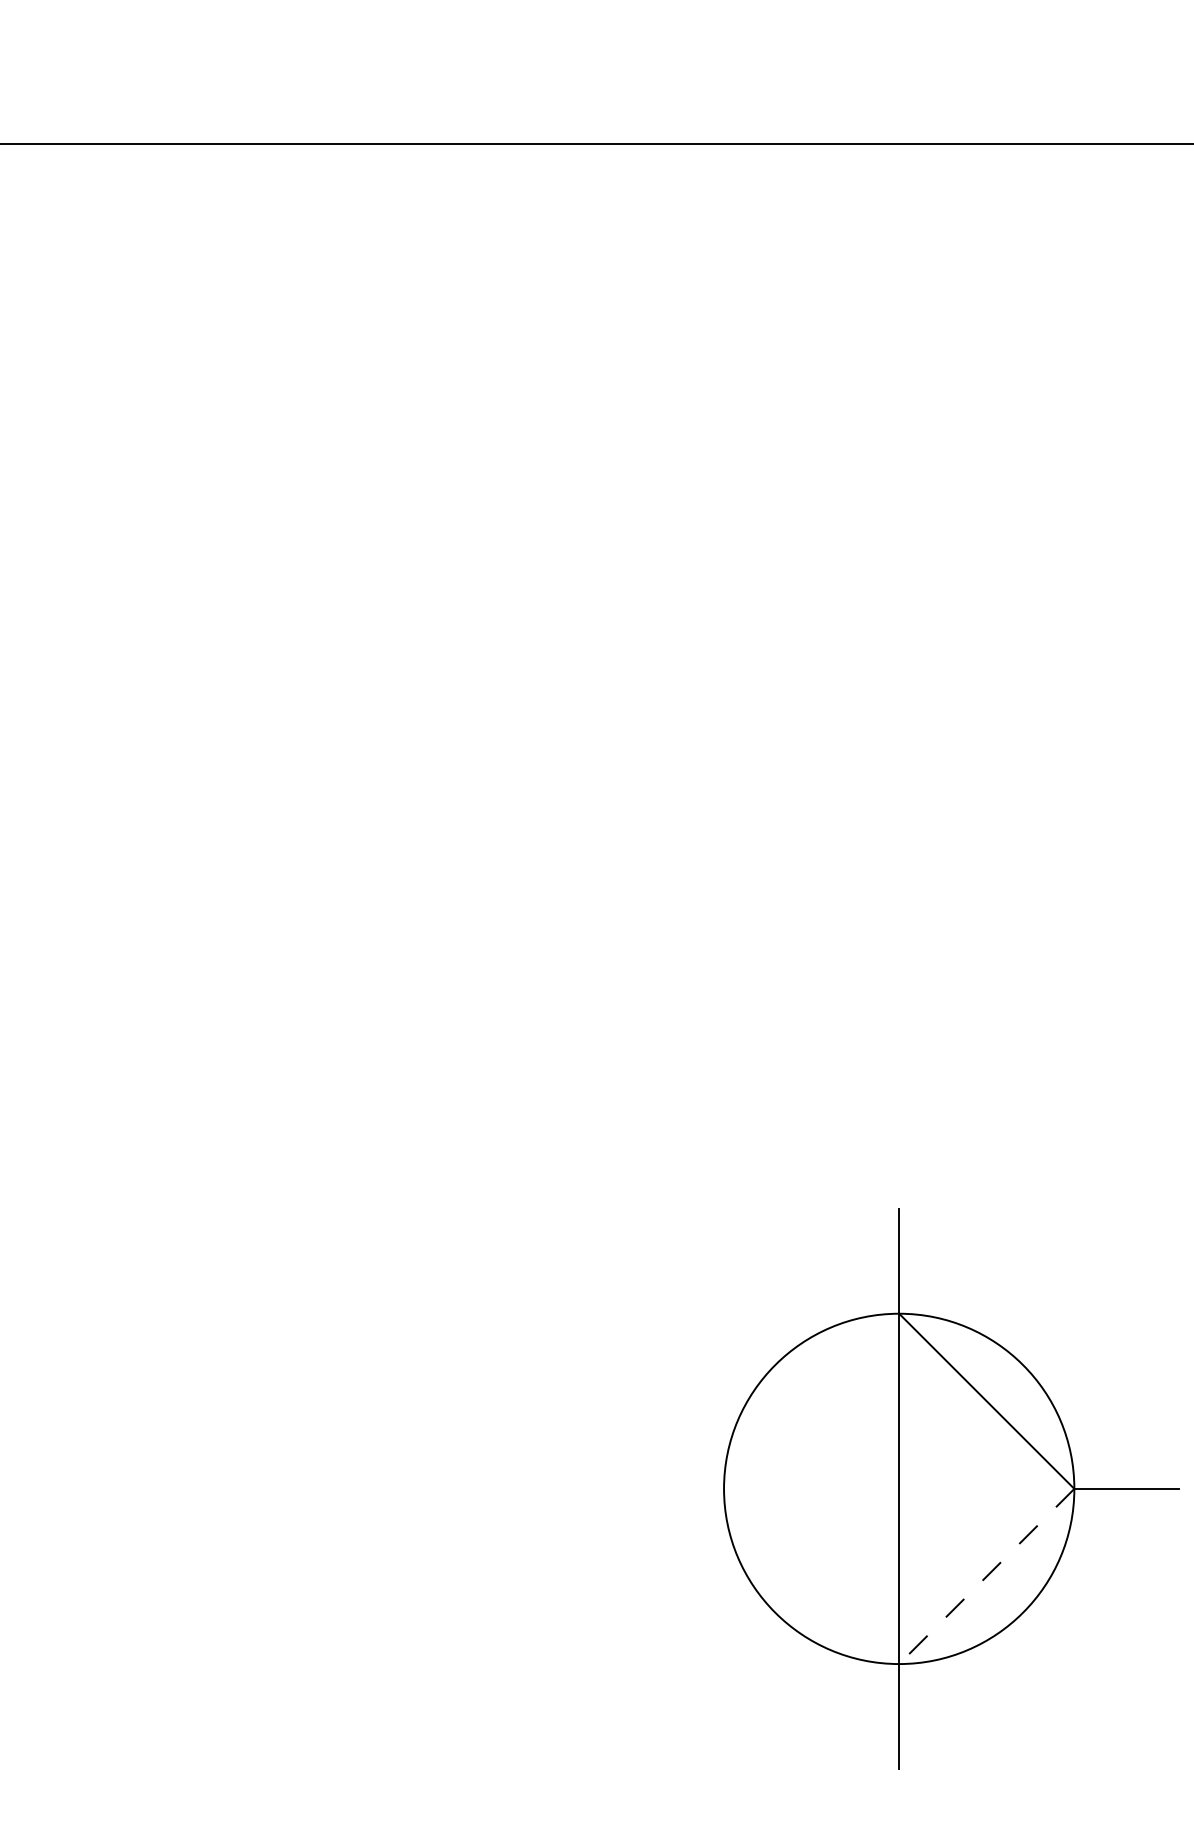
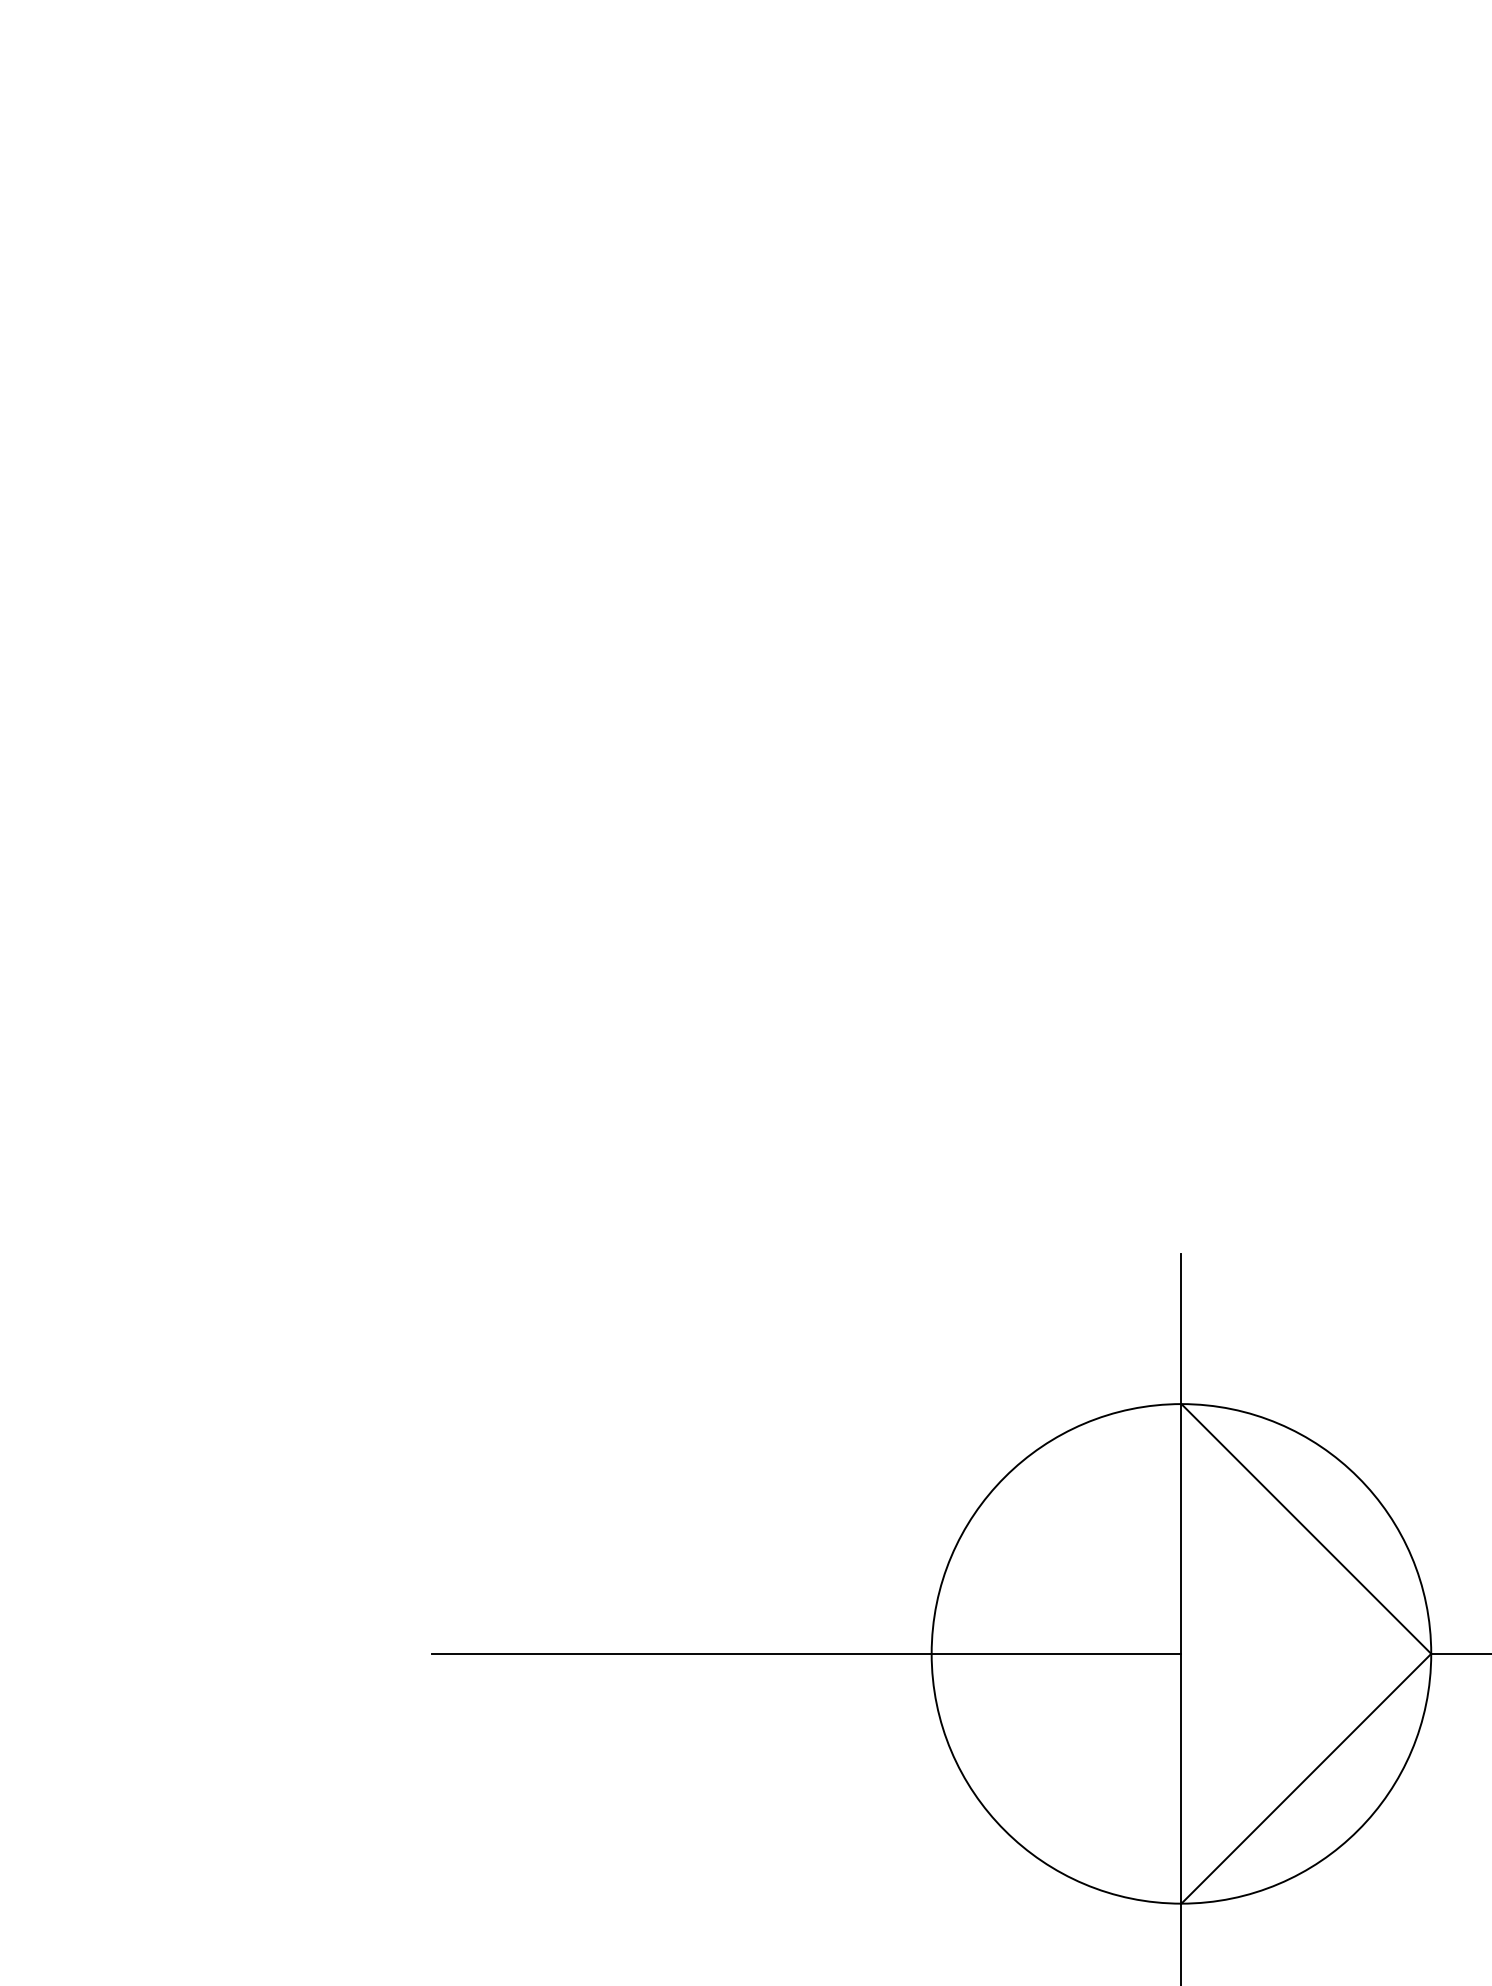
line: (636, 1488) -> (806, 1653), added
line: (986, 1576) -> (1305, 1778), dashed -> solid

